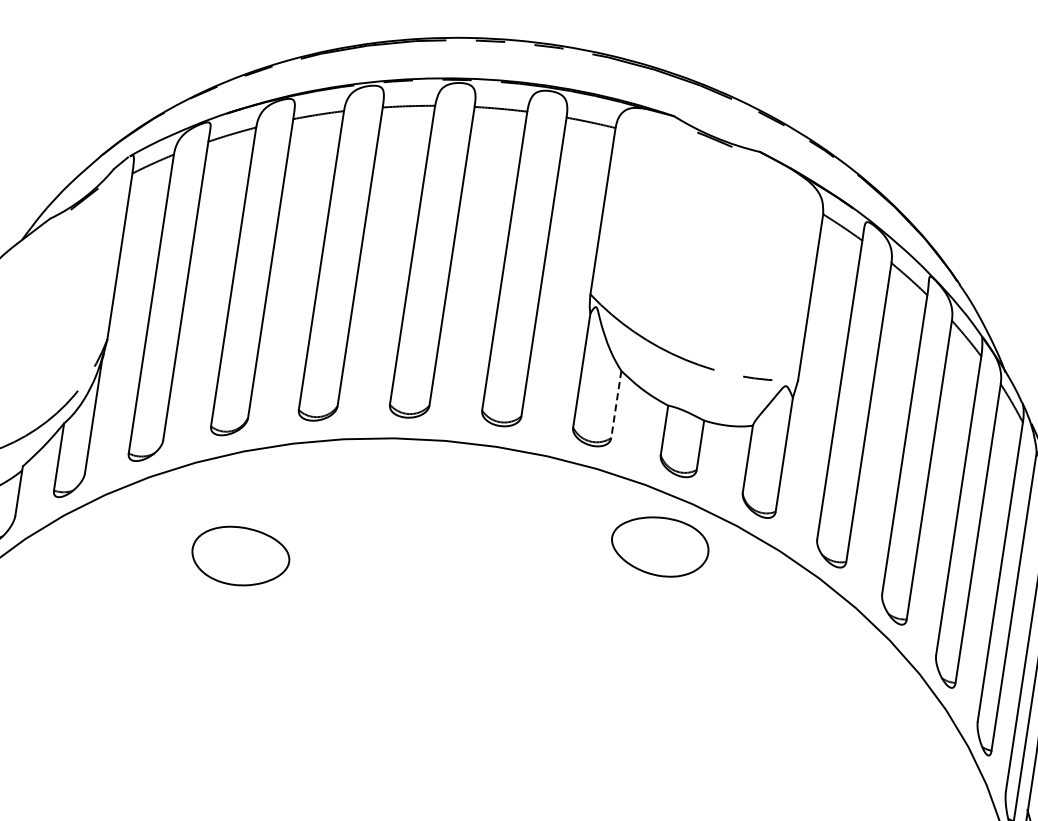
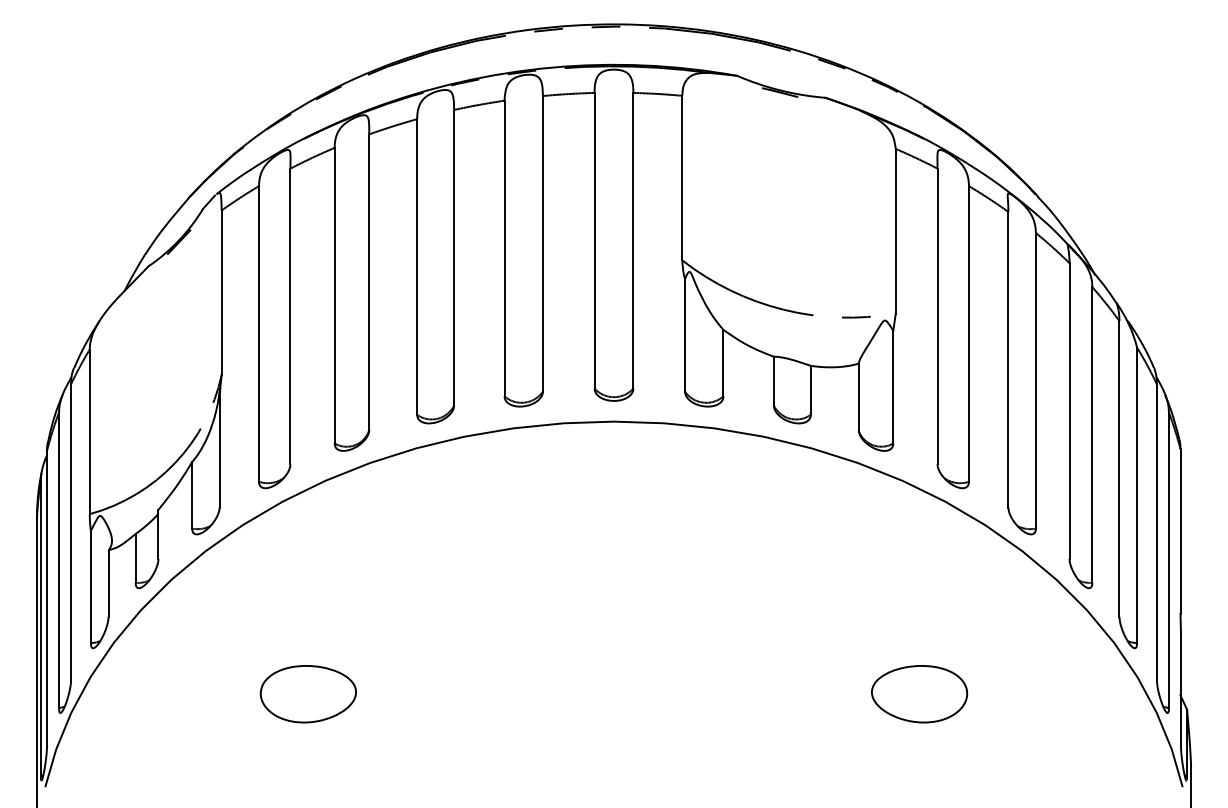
line: (616, 404) -> (723, 363), dashed -> solid
part: (659, 546) -> (919, 694), moved
part: (239, 556) -> (307, 694), moved

